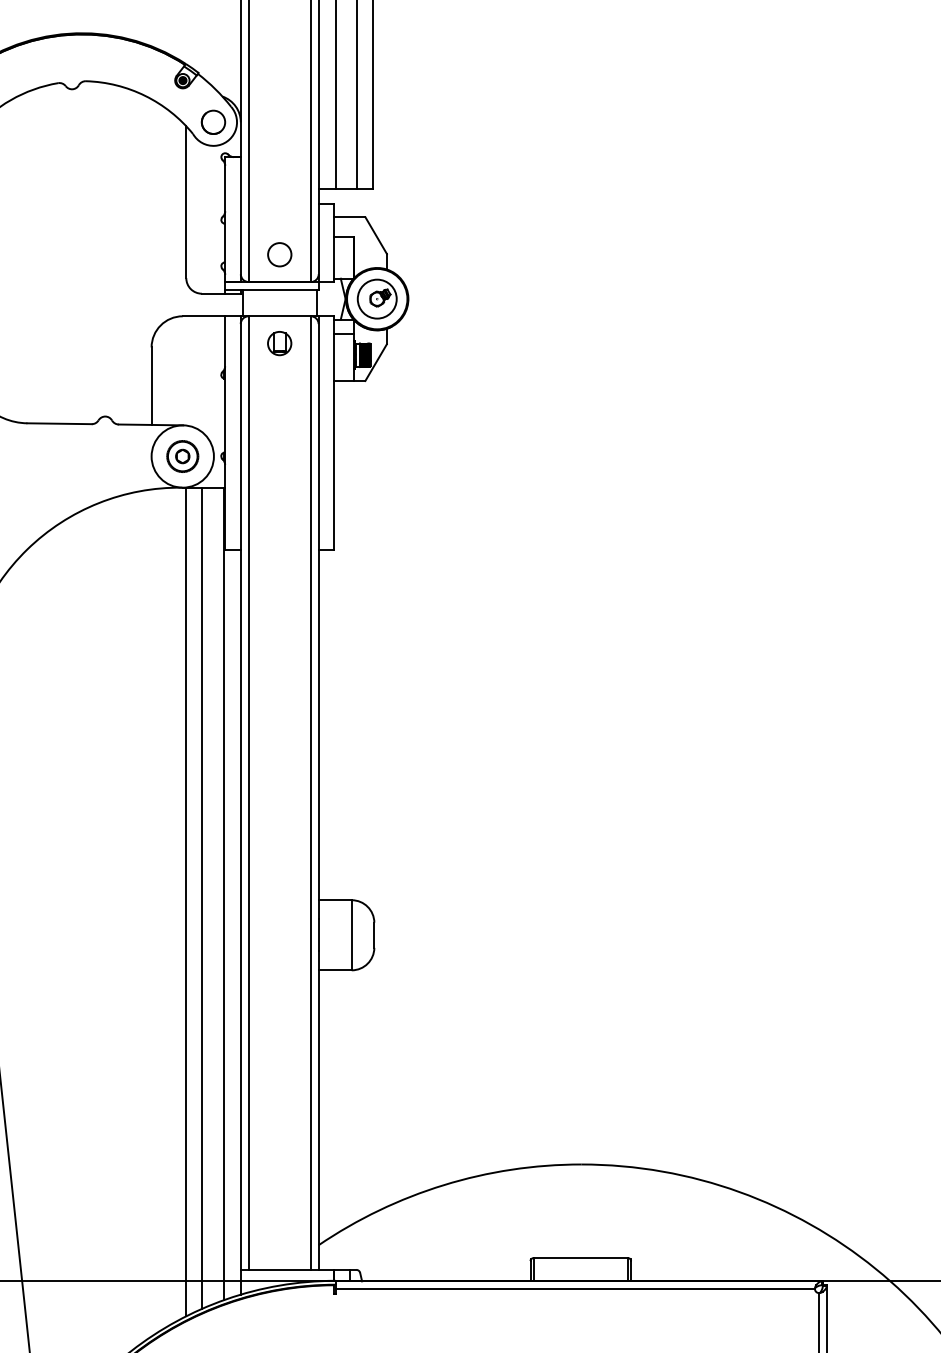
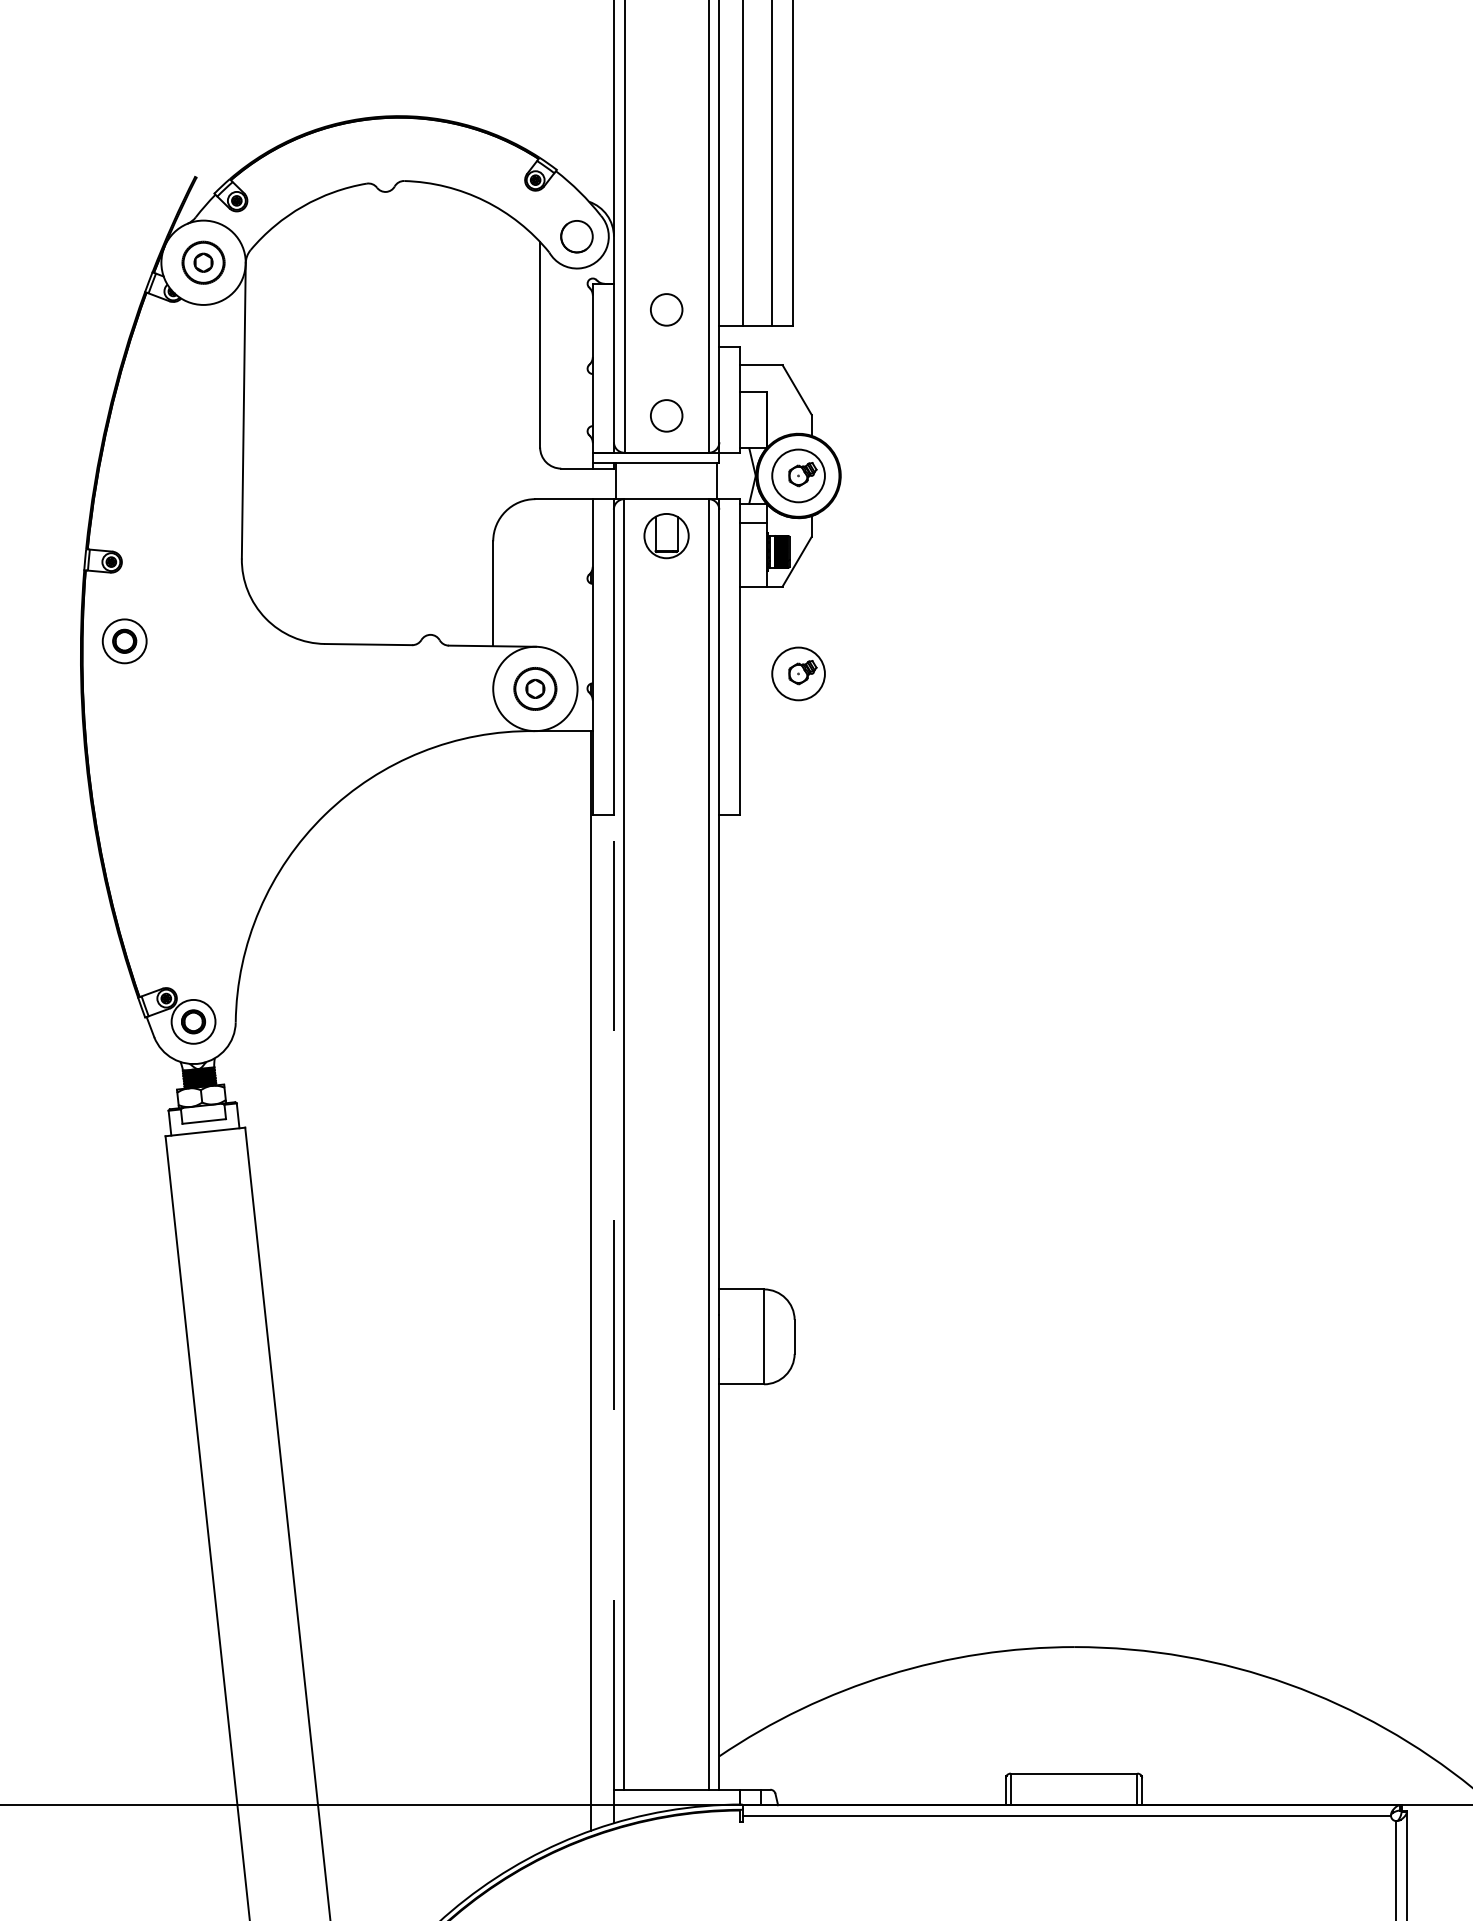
circle: (279, 176) -> (666, 309), added
part: (279, 343) -> (666, 535), size x1.4
part: (377, 445) -> (798, 673), added
line: (202, 898) -> (561, 1286), removed
line: (186, 901) -> (540, 1291), removed
line: (240, 909) -> (613, 1302), solid -> dashed

